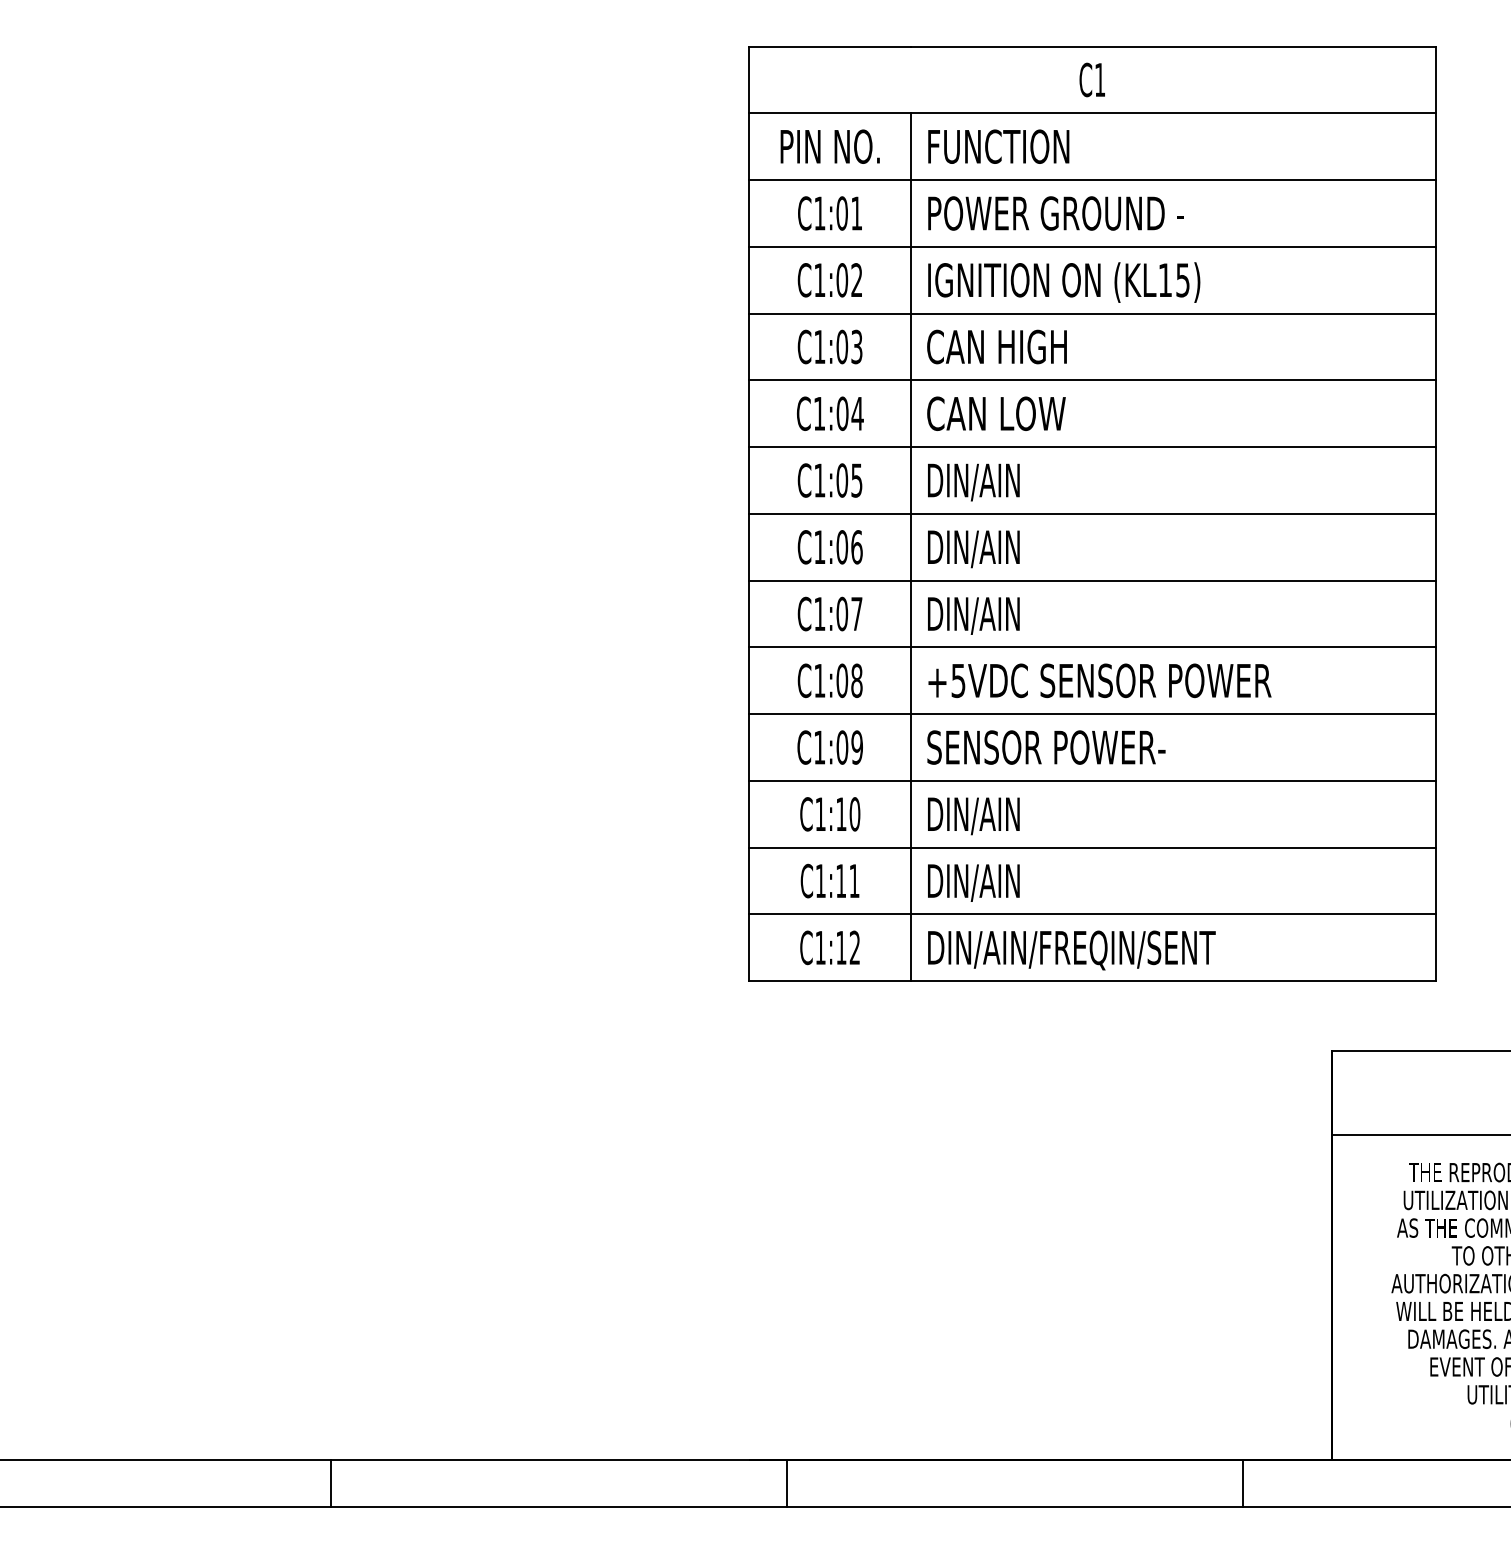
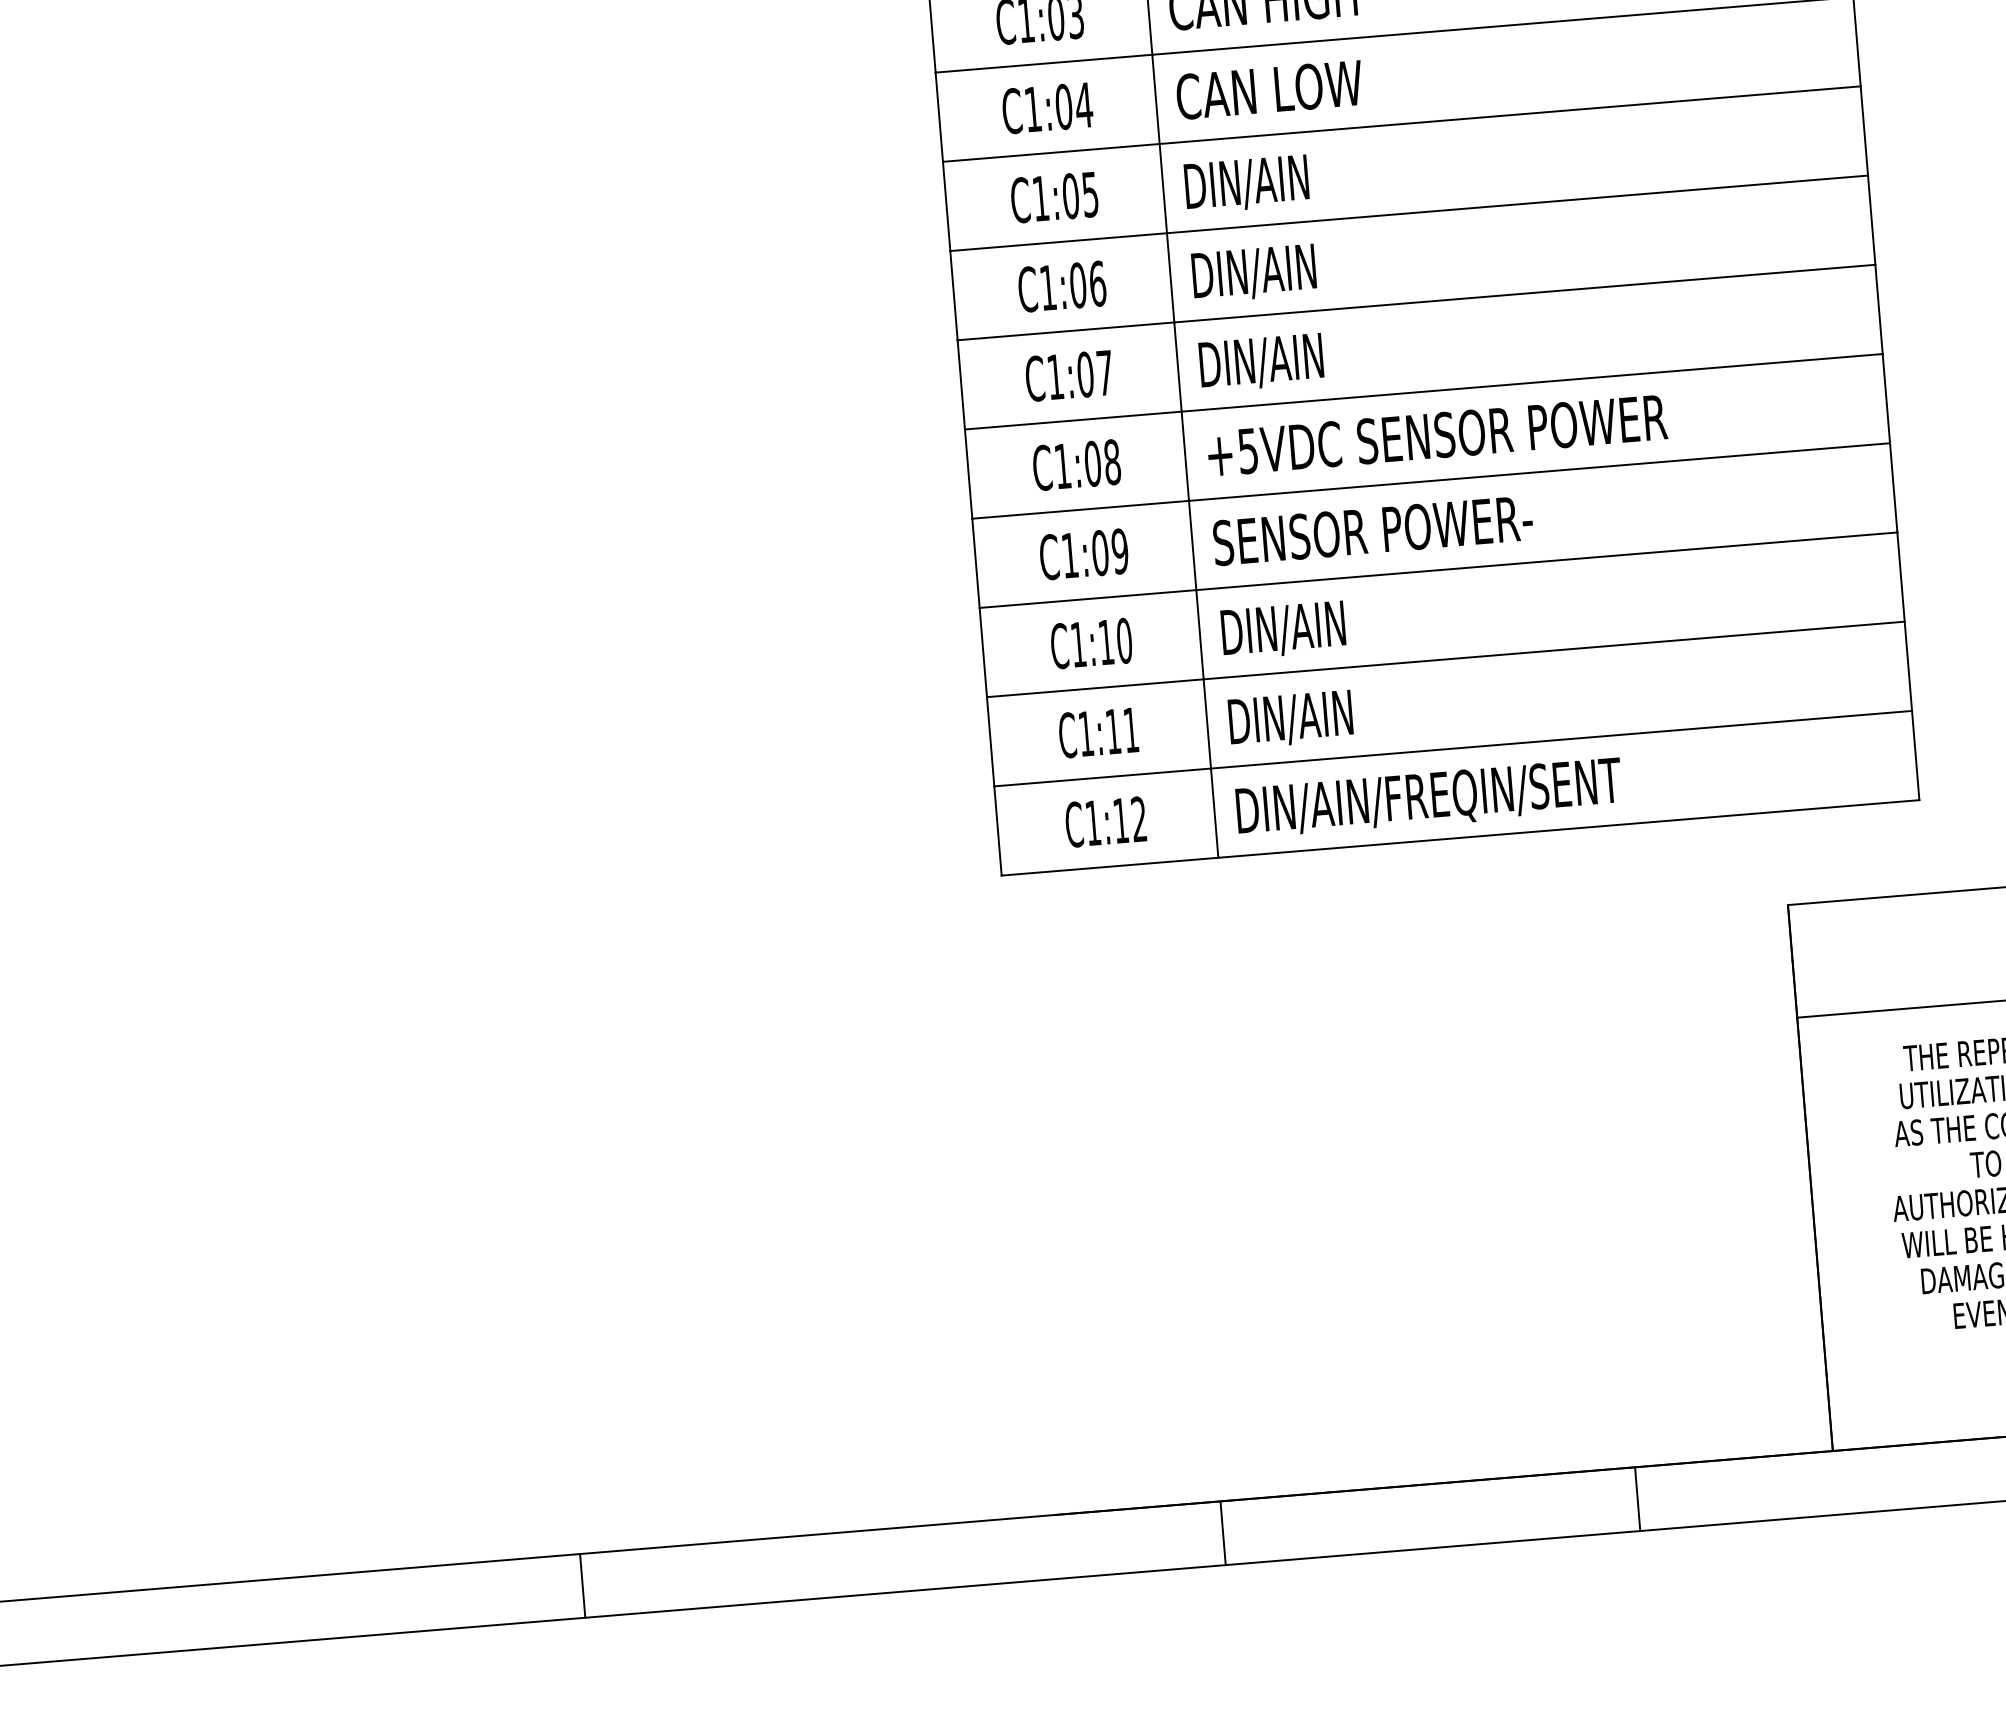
line: (330, 1483) -> (582, 1585), moved
line: (786, 1483) -> (1222, 1533), moved
line: (1242, 1483) -> (1637, 1499), moved

